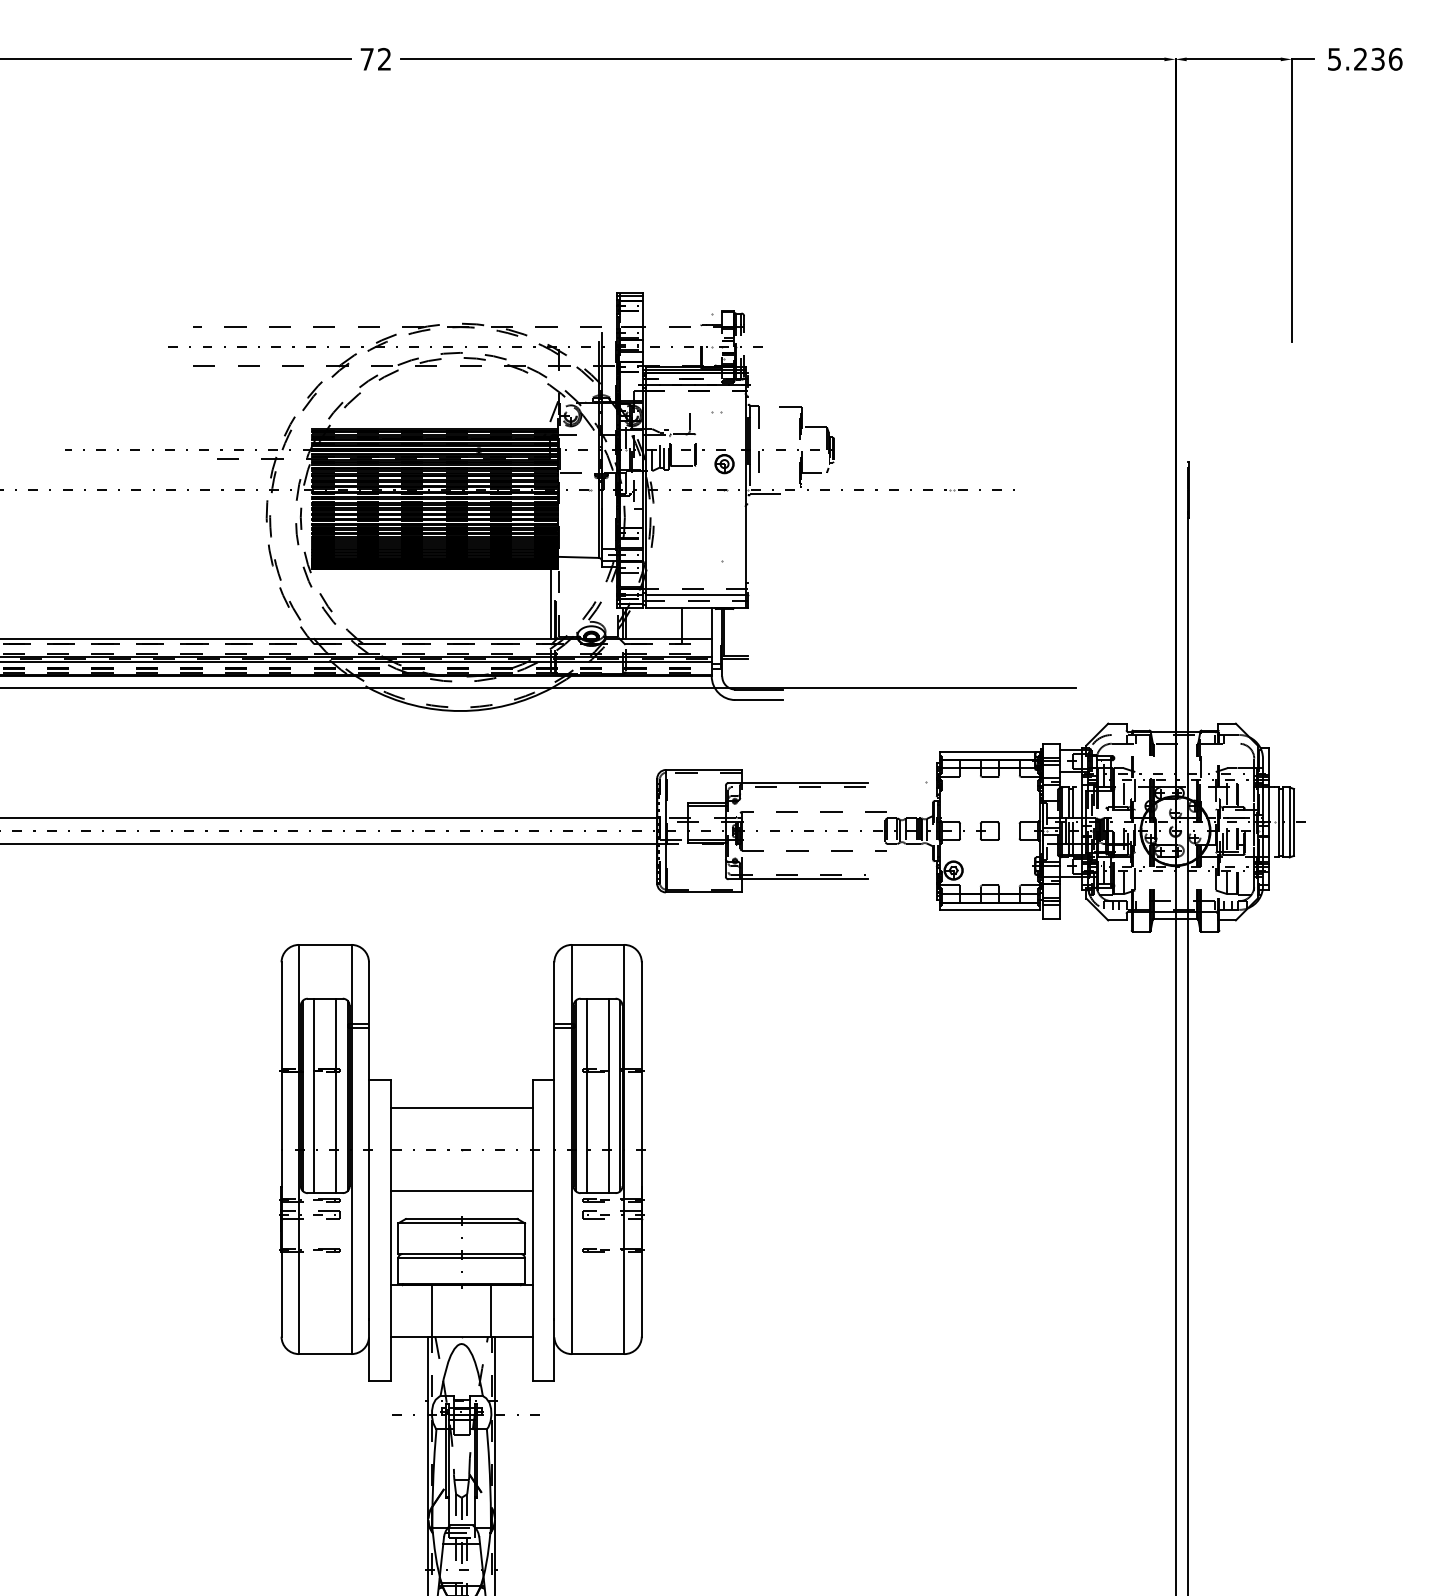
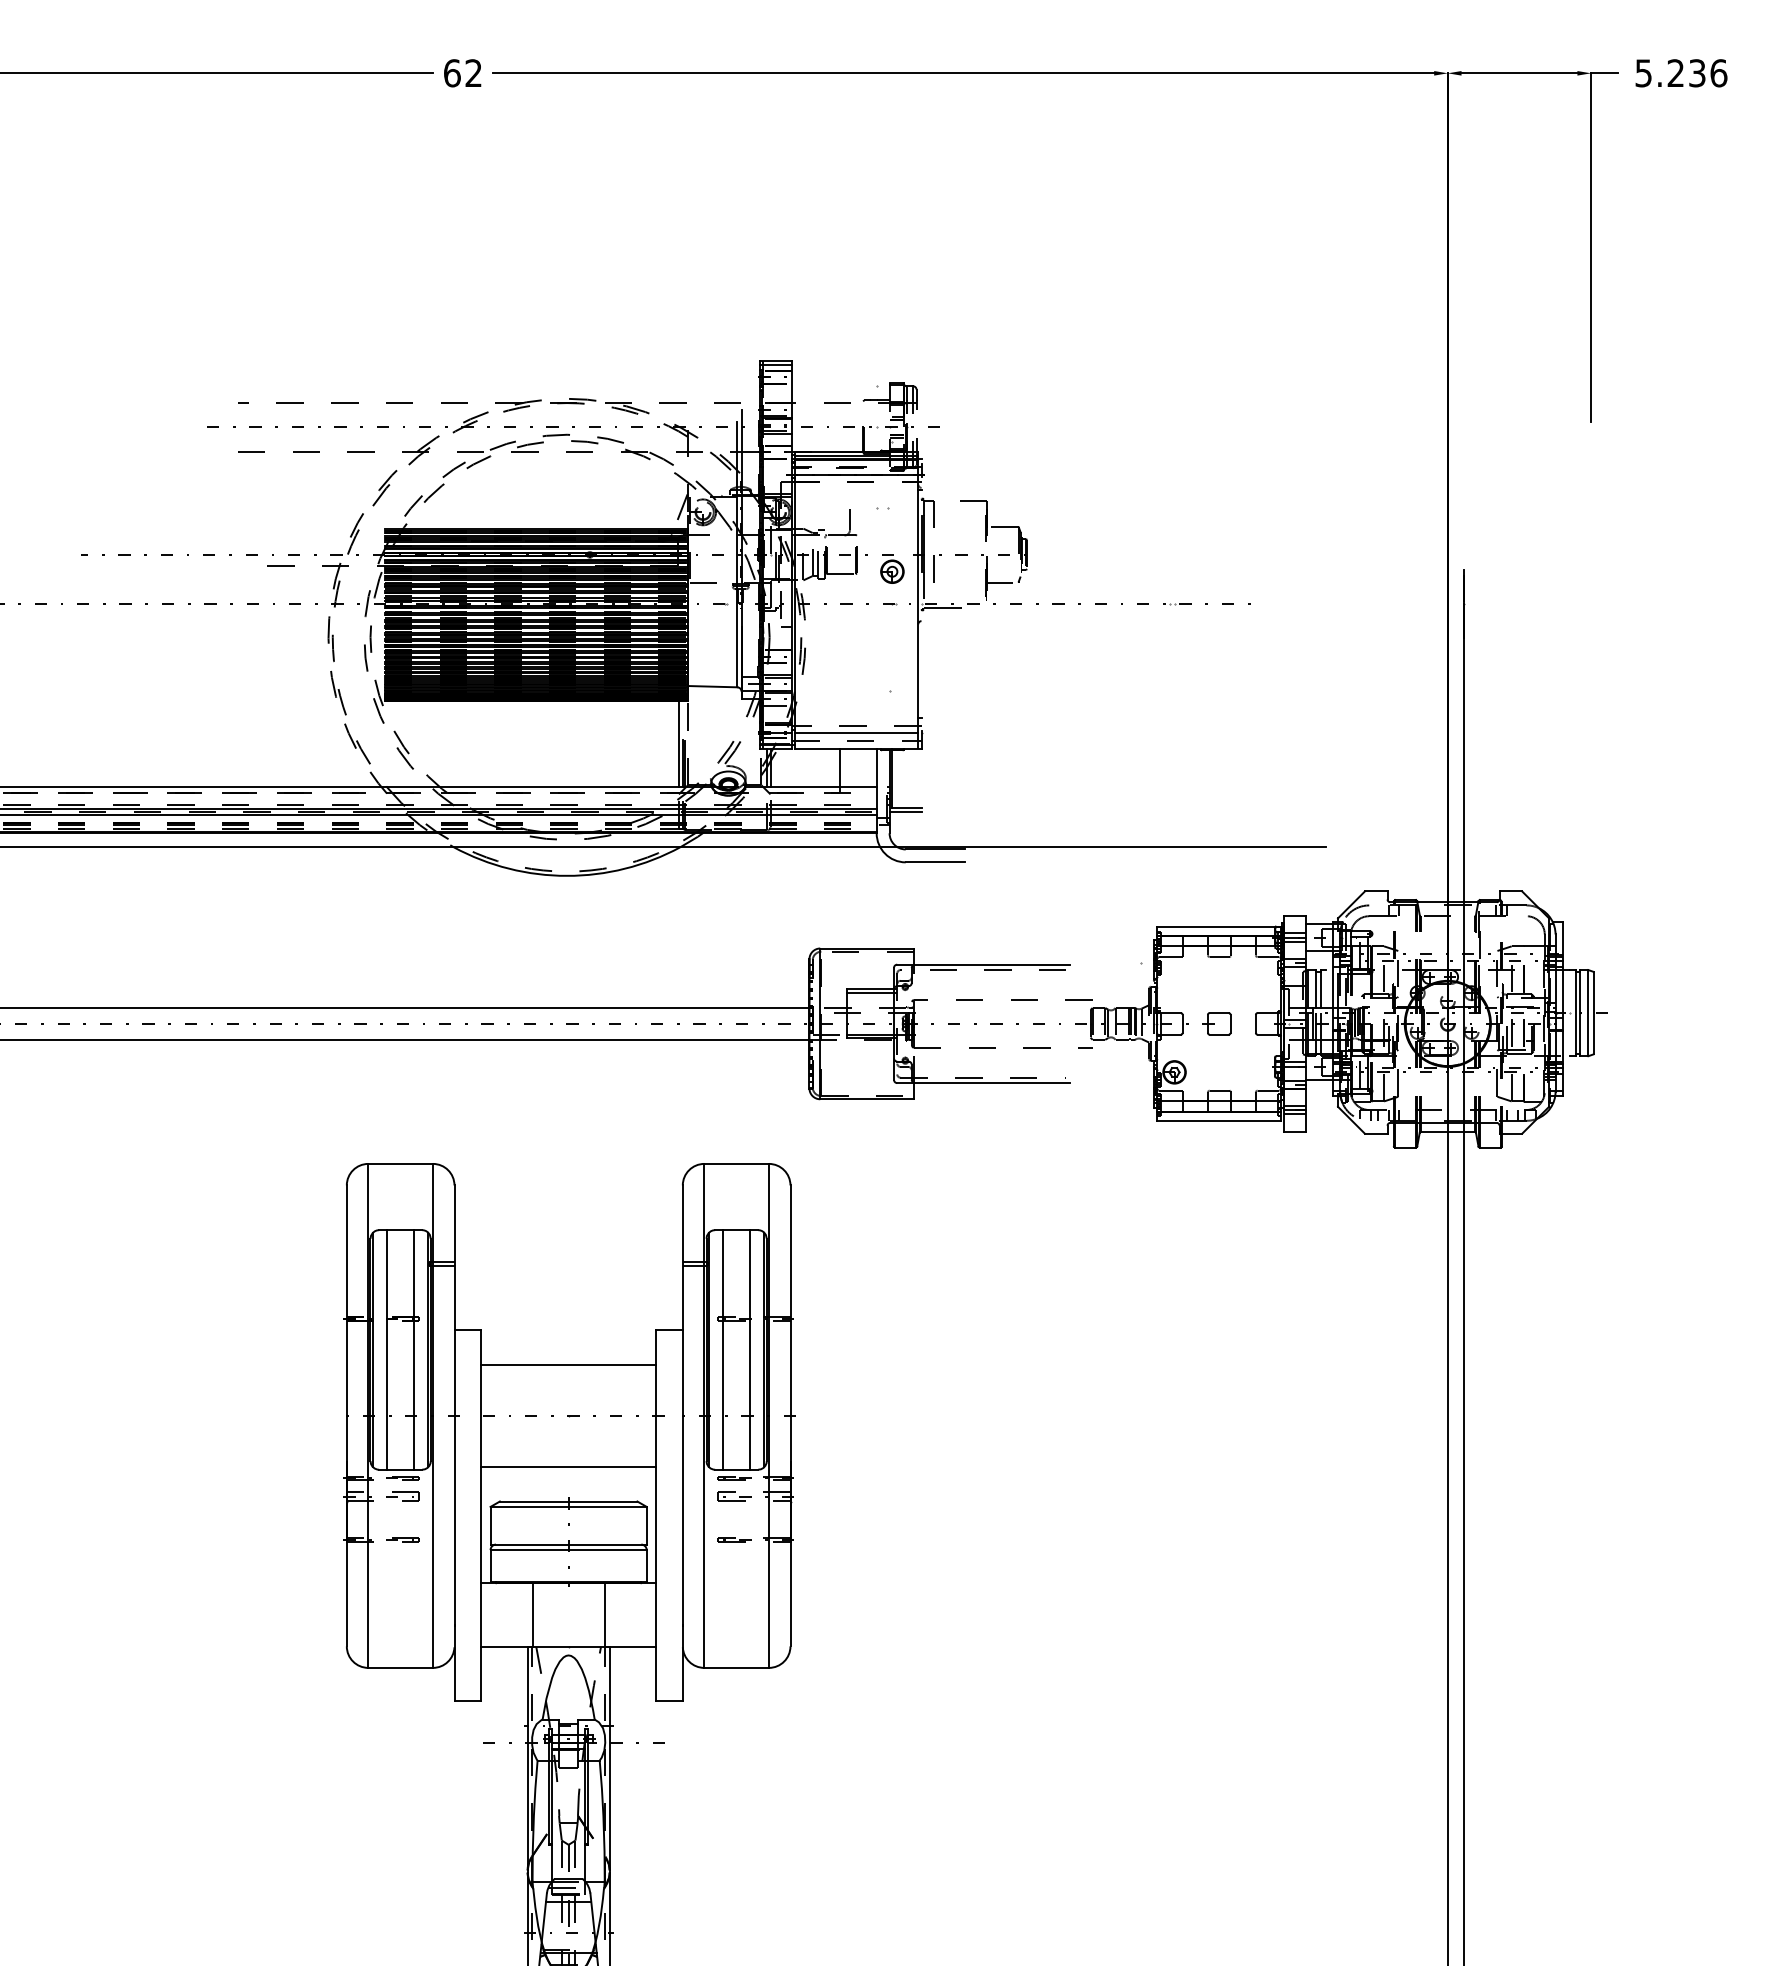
text: (367, 58) -> (452, 72), 72 -> 62

